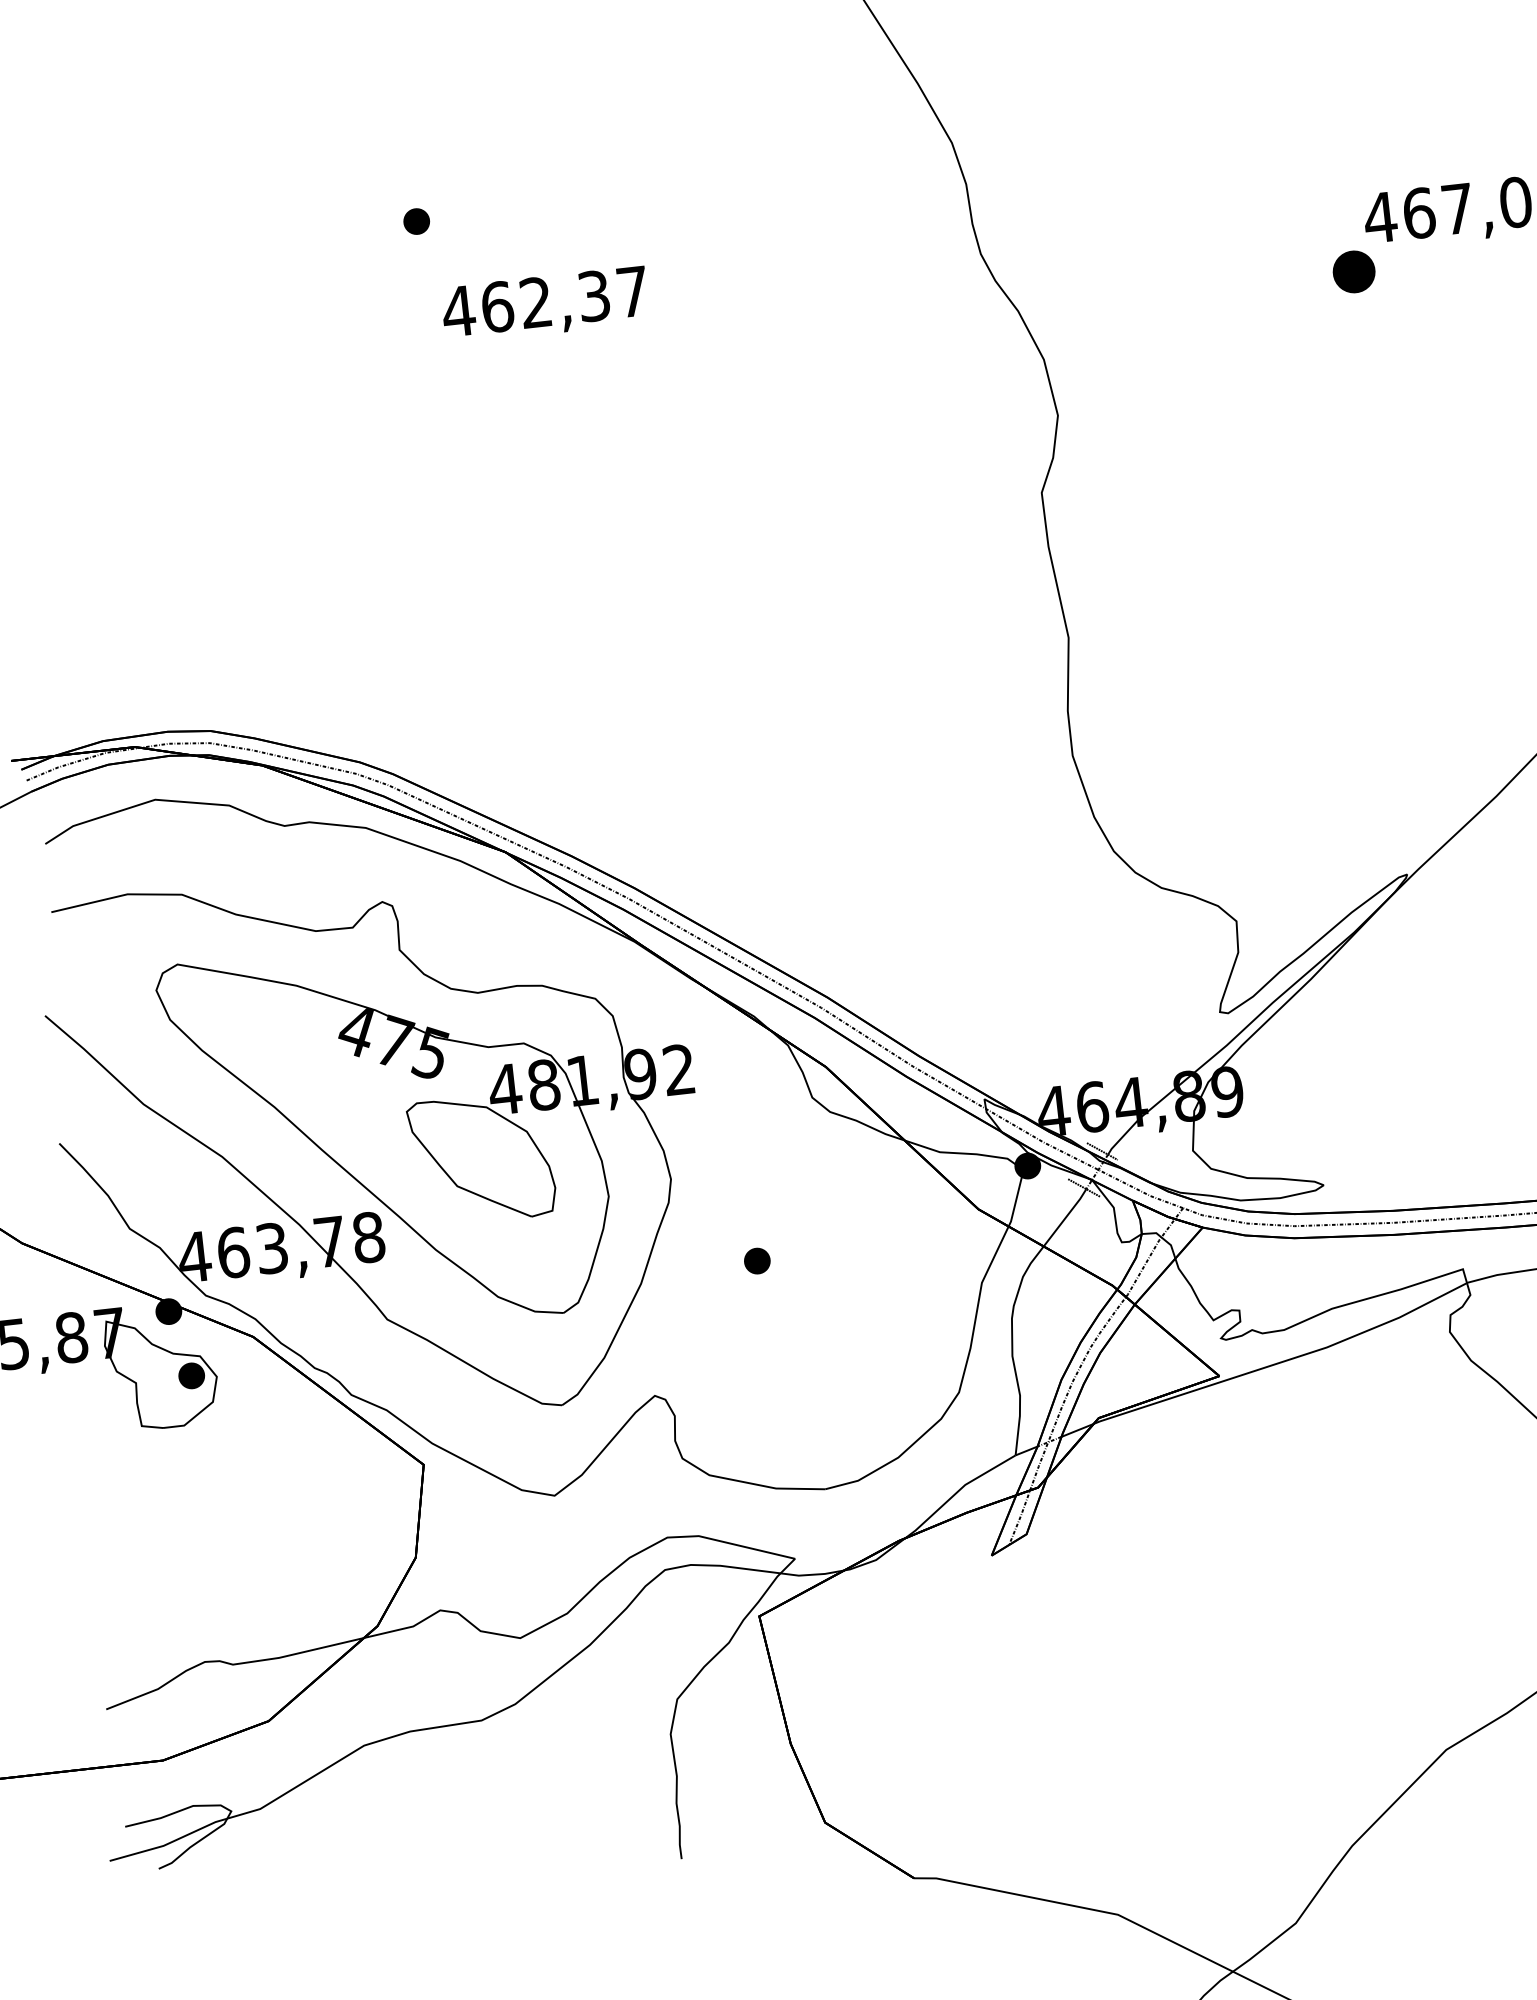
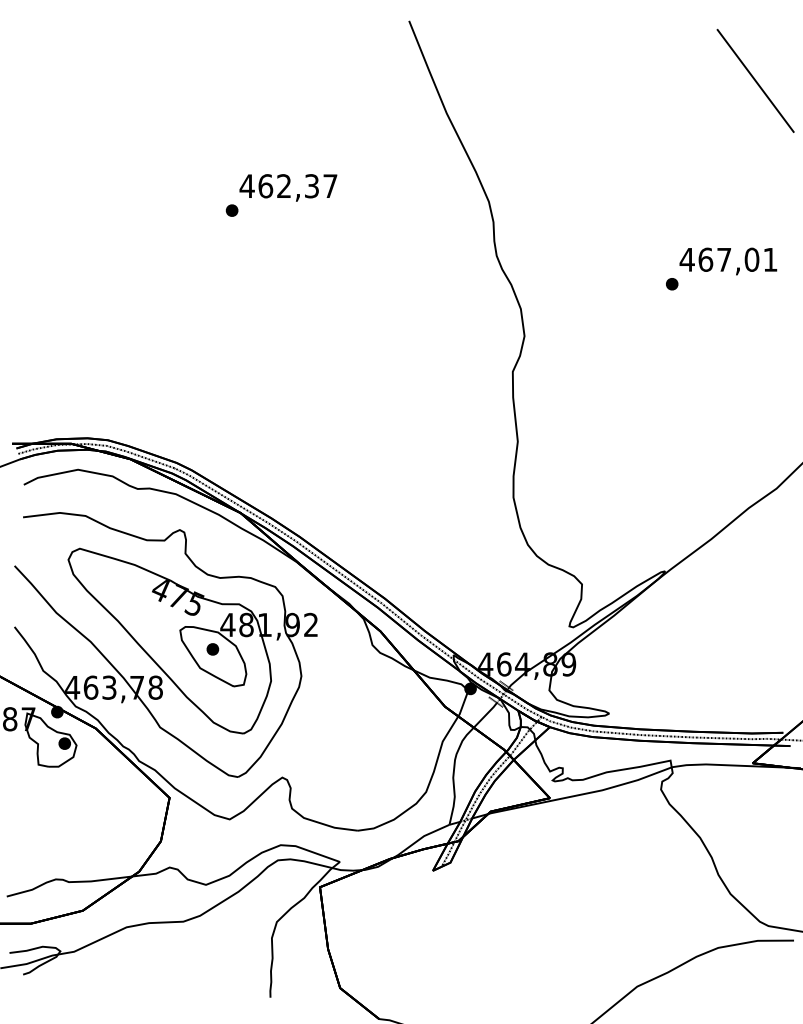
part: (1355, 272) -> (672, 284), size x0.62
text: (545, 304) -> (288, 187), moved
part: (756, 1261) -> (212, 649), moved

